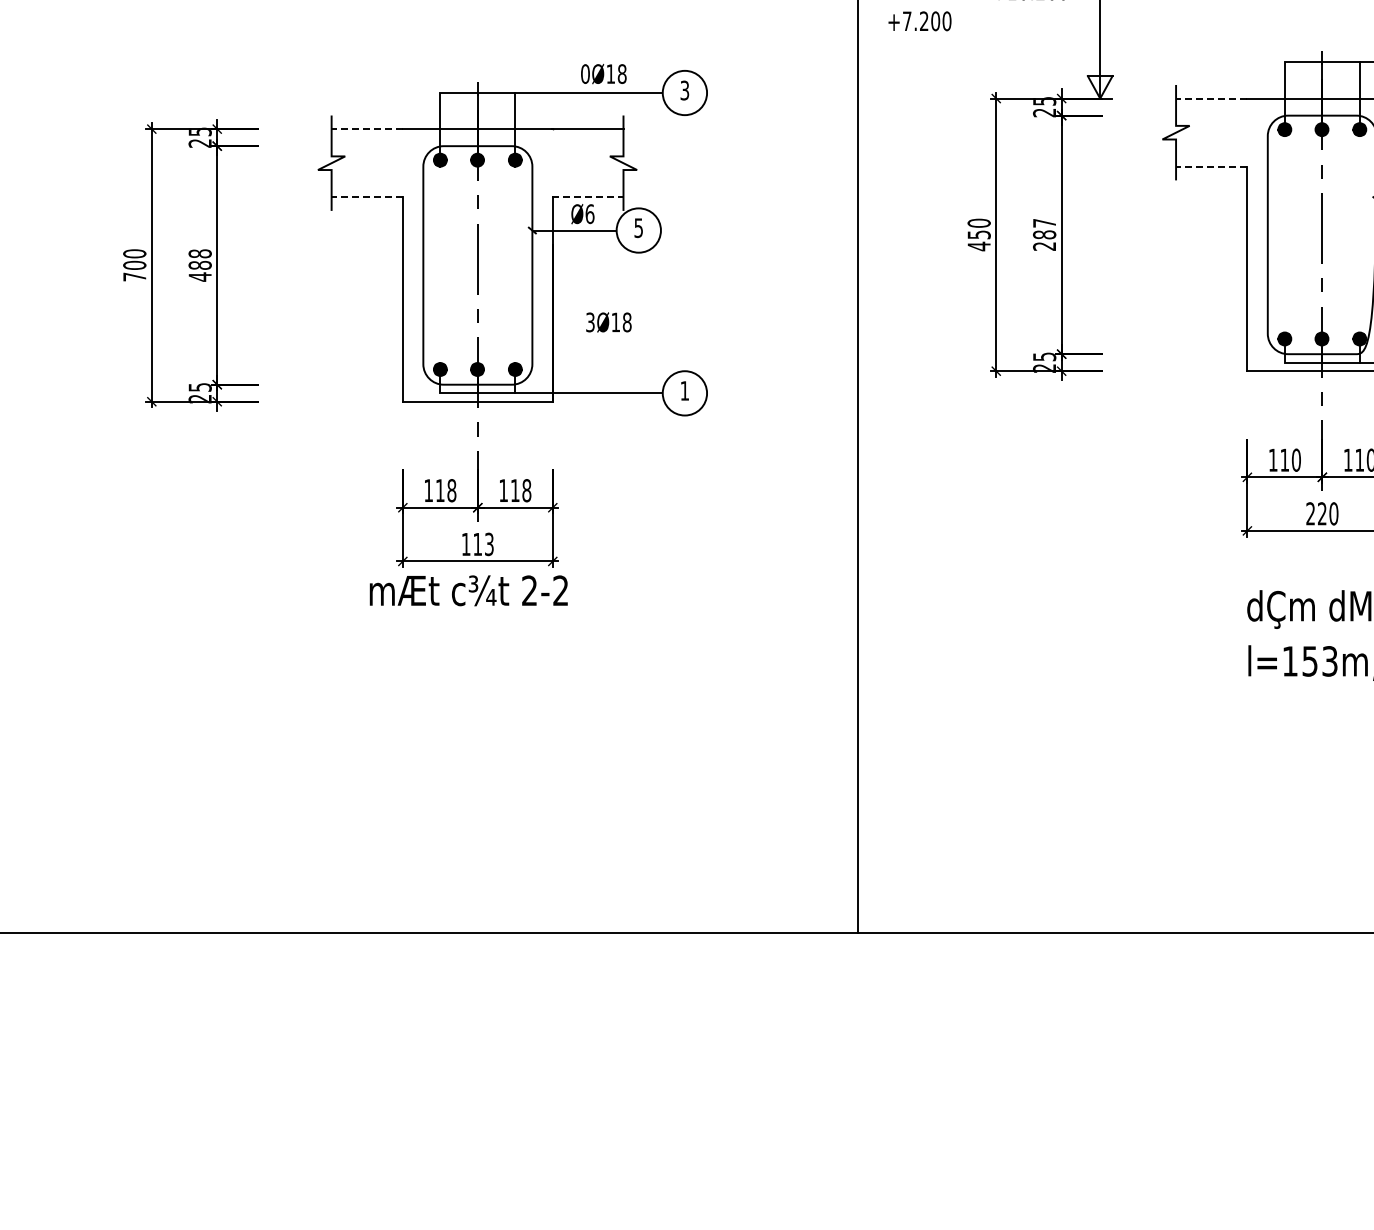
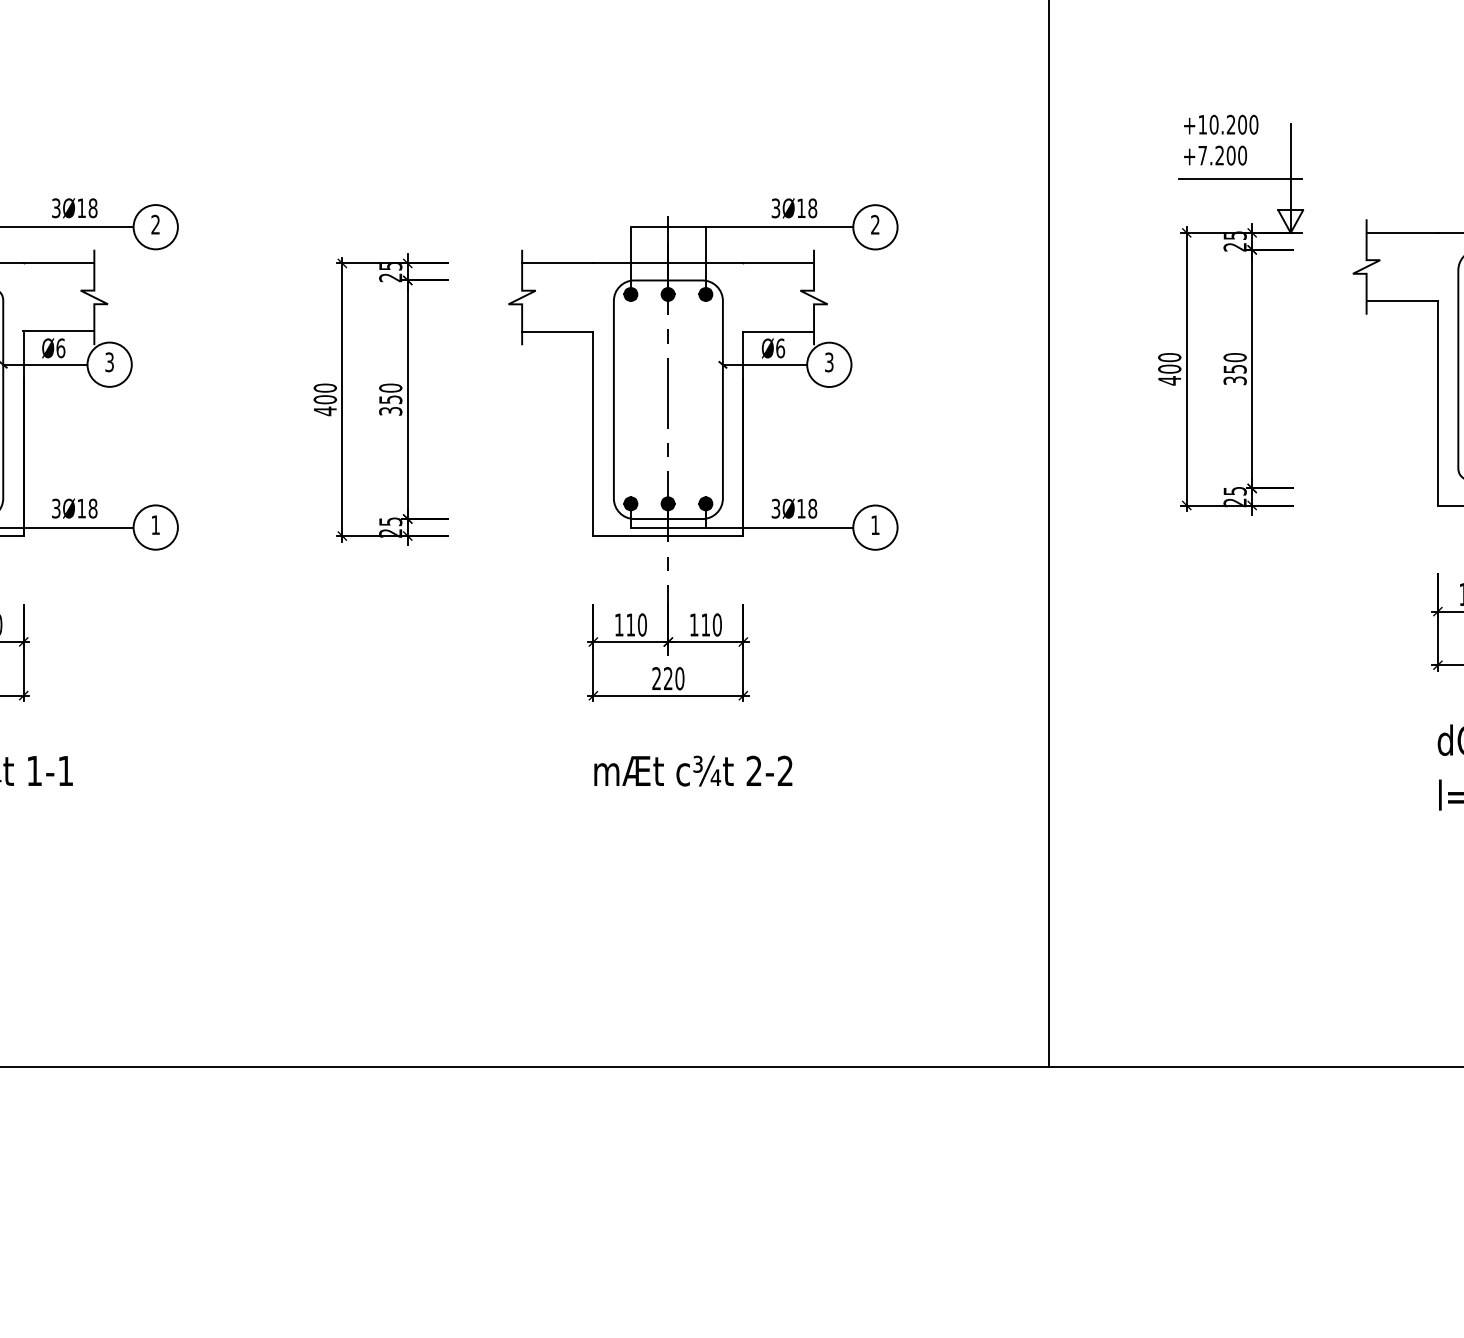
text: (919, 21) -> (1215, 155), moved
line: (1049, 45) -> (1240, 179), added
text: (584, 74) -> (775, 208), 0Ø18 -> 3Ø18
text: (684, 90) -> (875, 224), 3 -> 2
line: (1211, 98) -> (1402, 232), dashed -> solid
line: (366, 129) -> (557, 263), dashed -> solid
line: (1211, 167) -> (1402, 301), dashed -> solid
line: (366, 197) -> (557, 331), dashed -> solid
line: (587, 197) -> (778, 331), dashed -> solid
text: (638, 227) -> (829, 361), 5 -> 3
text: (978, 234) -> (1169, 368), 450 -> 400
text: (1043, 235) -> (1234, 369), 287 -> 350
text: (199, 265) -> (390, 399), 488 -> 350
text: (134, 277) -> (325, 411), 700 -> 400
text: (608, 322) -> (794, 508), moved
text: (450, 490) -> (641, 624), 118 -> 110
text: (525, 490) -> (716, 624), 118 -> 110
text: (477, 544) -> (668, 678), 113 -> 220
text: (468, 590) -> (693, 770), moved

